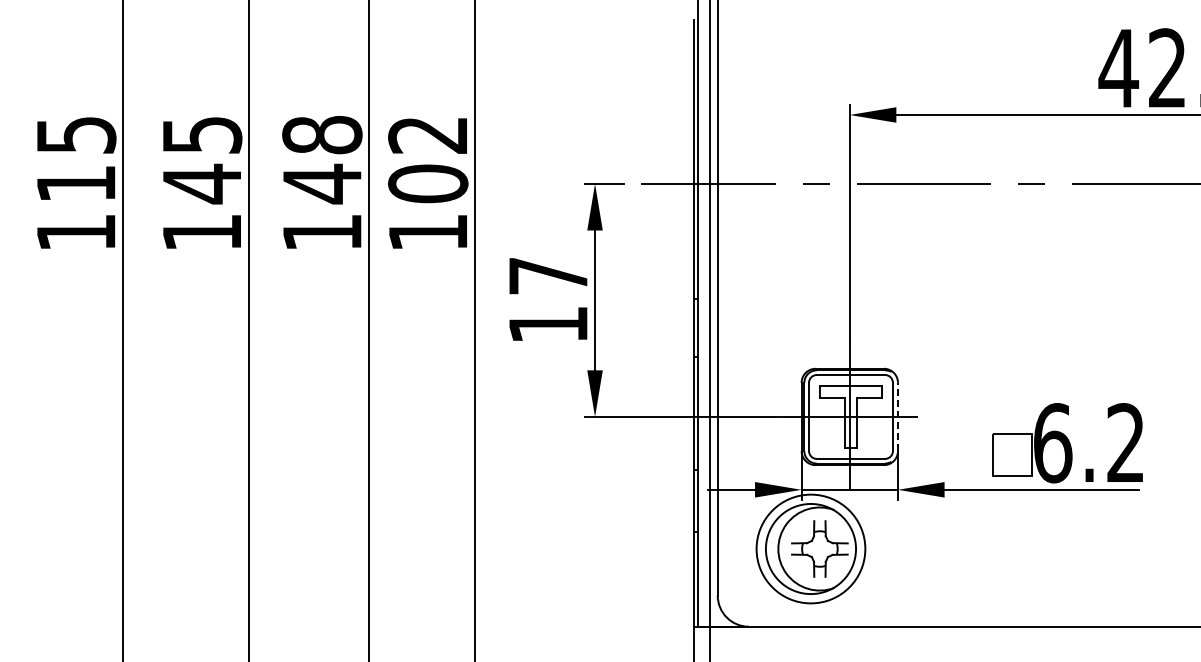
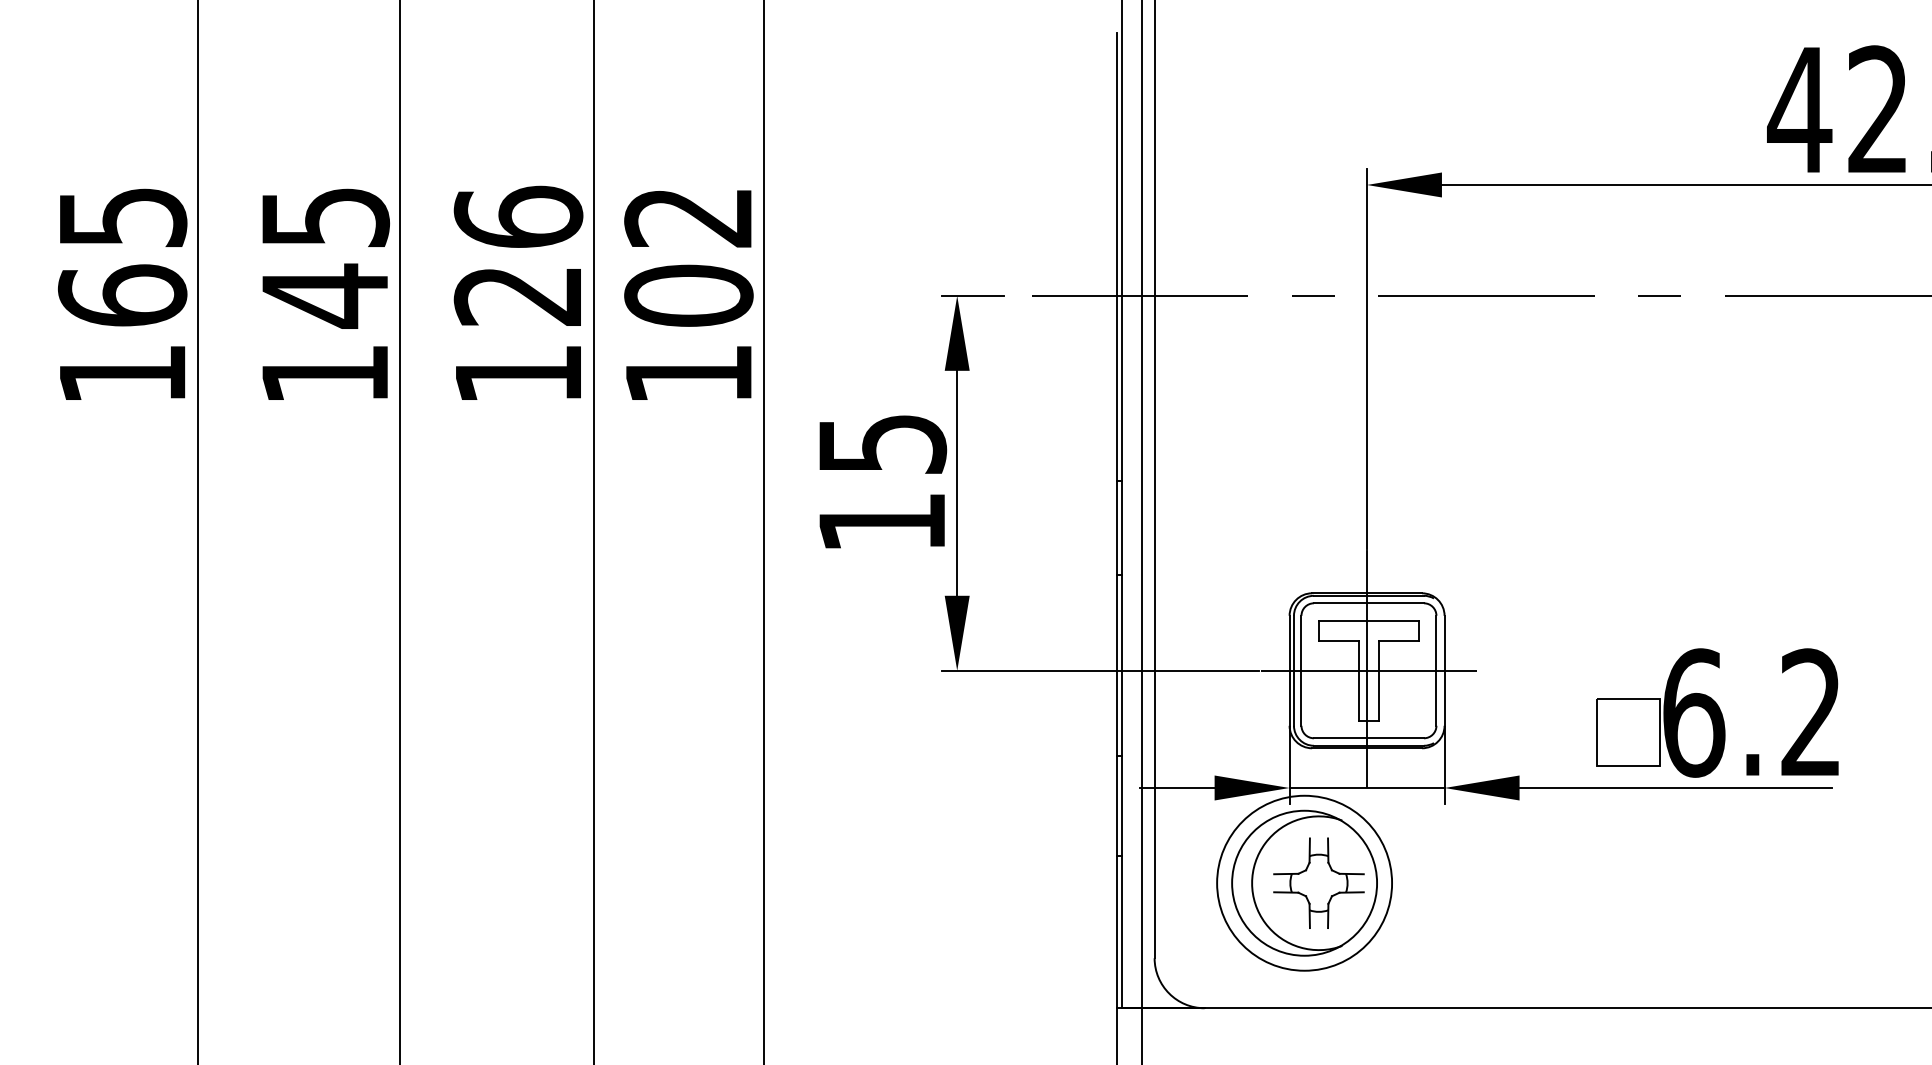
text: (322, 159) -> (518, 256), 148 -> 126
text: (76, 183) -> (122, 295), 115 -> 165
text: (548, 276) -> (882, 444), 17 -> 15
line: (897, 416) -> (1443, 670), dashed -> solid

